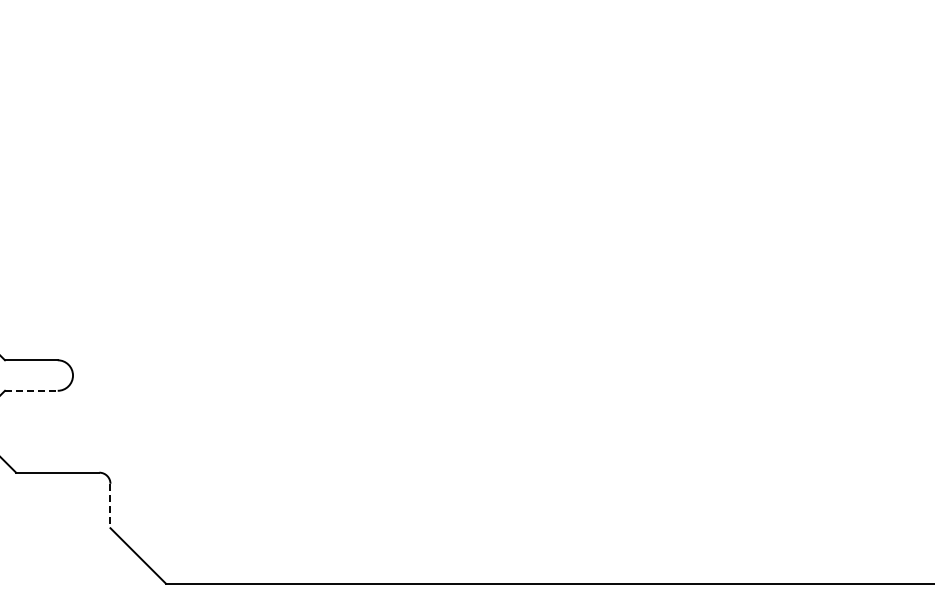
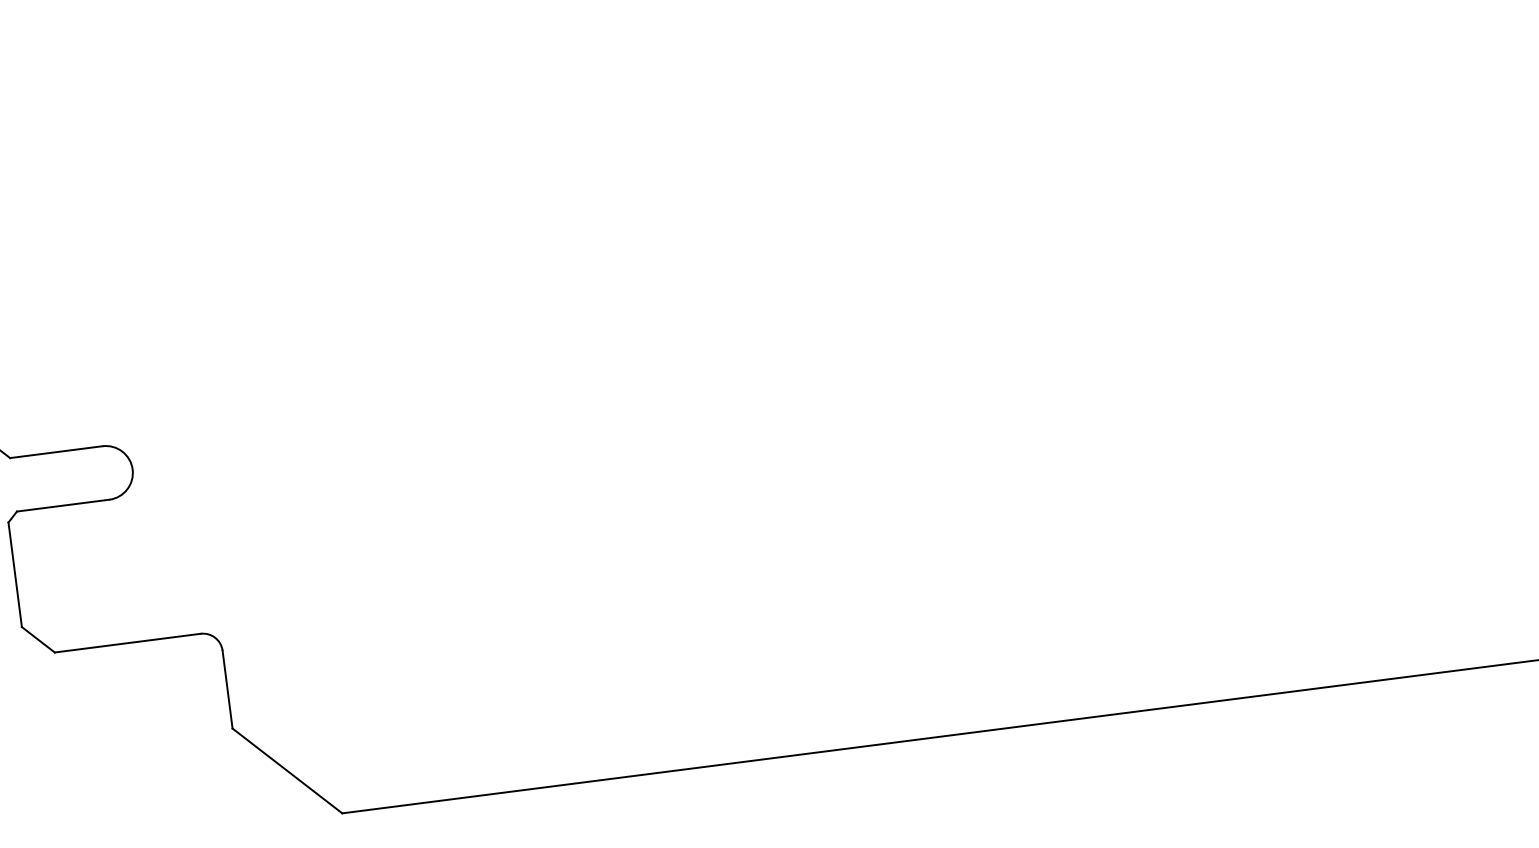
line: (31, 390) -> (63, 505), dashed -> solid
line: (110, 506) -> (227, 690), dashed -> solid

